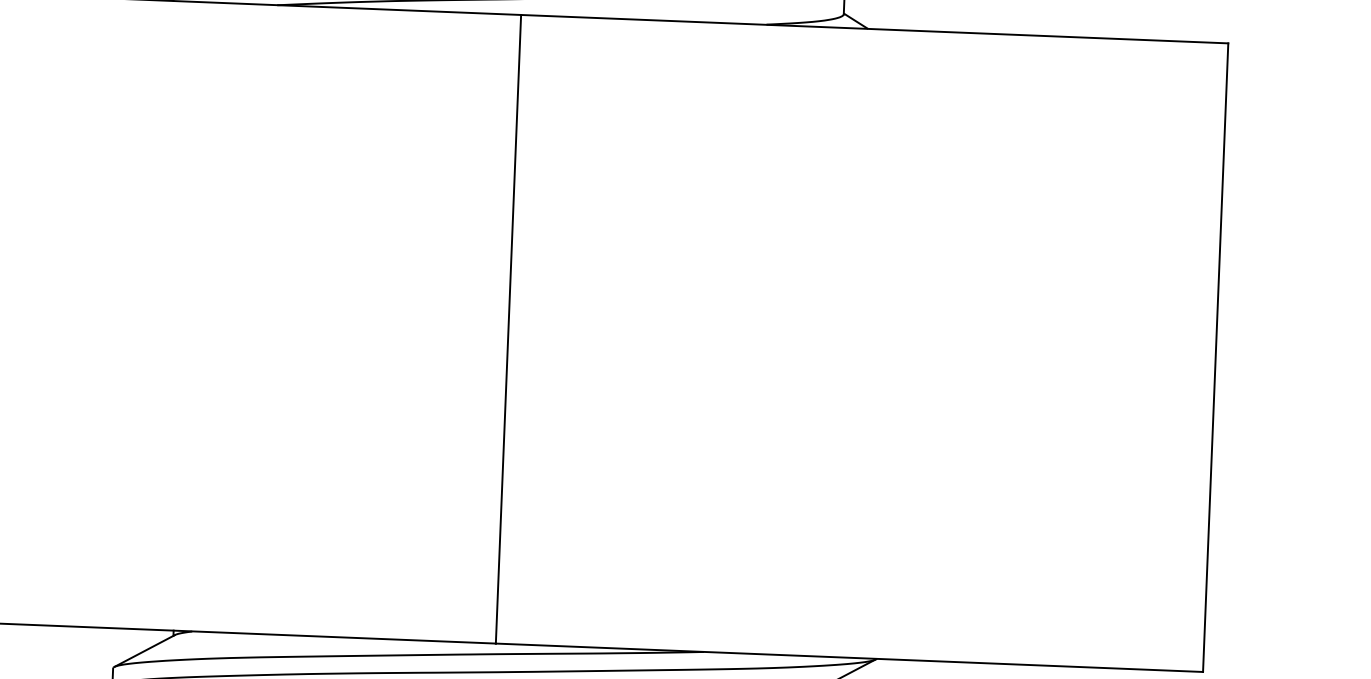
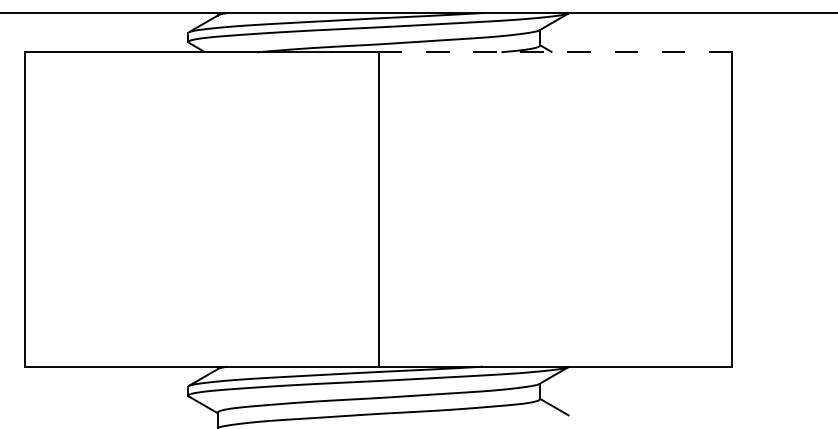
line: (874, 29) -> (555, 52), solid -> dashed

